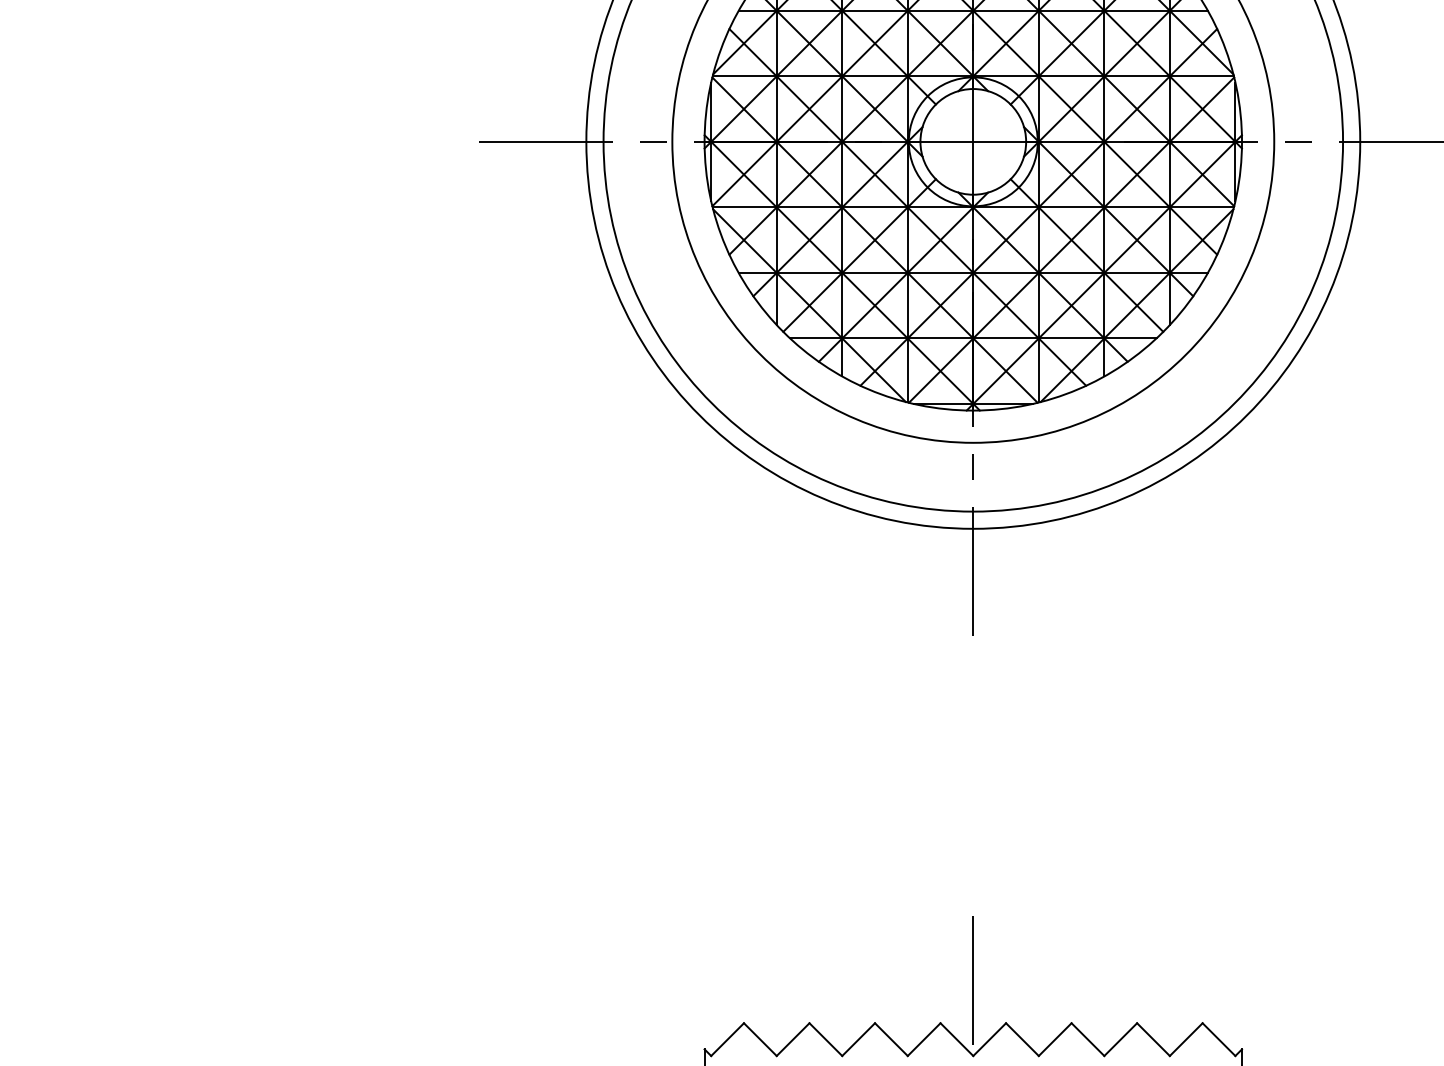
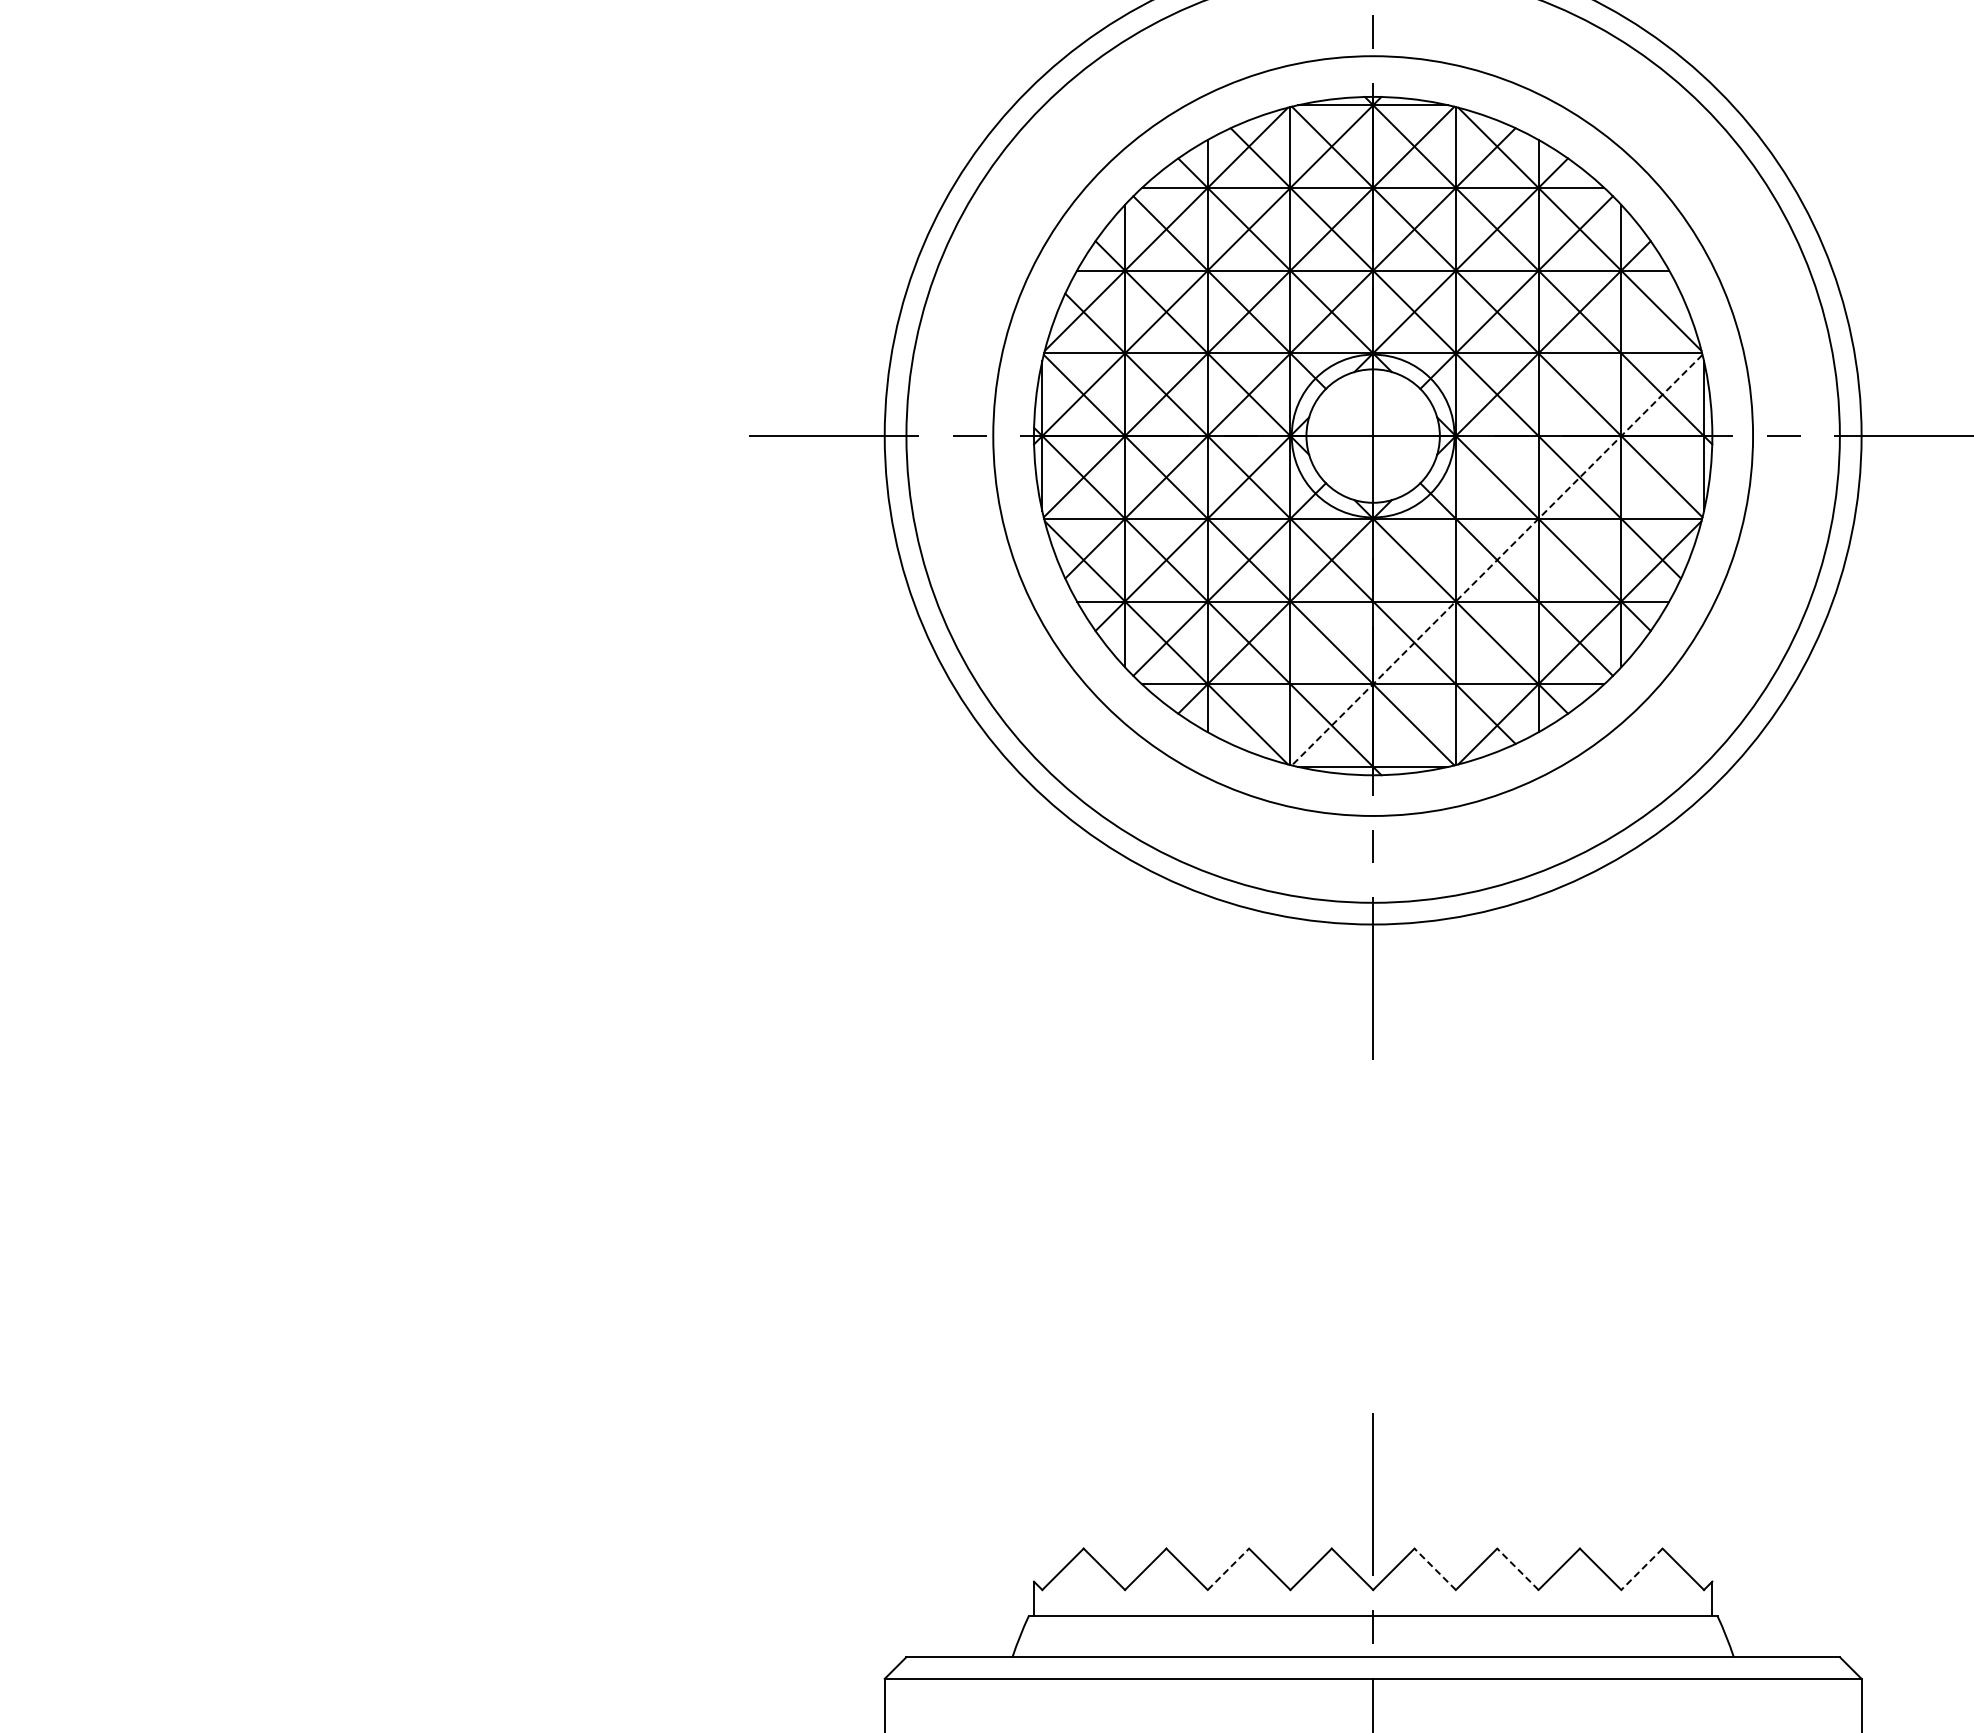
line: (1038, 207) -> (1455, 518), removed
line: (1071, 240) -> (1496, 560), solid -> dashed
line: (1104, 272) -> (1538, 601), removed
line: (858, 1038) -> (1228, 1568), solid -> dashed
line: (1021, 1038) -> (1434, 1568), solid -> dashed
line: (1087, 1038) -> (1517, 1568), solid -> dashed
line: (1185, 1039) -> (1641, 1569), solid -> dashed

